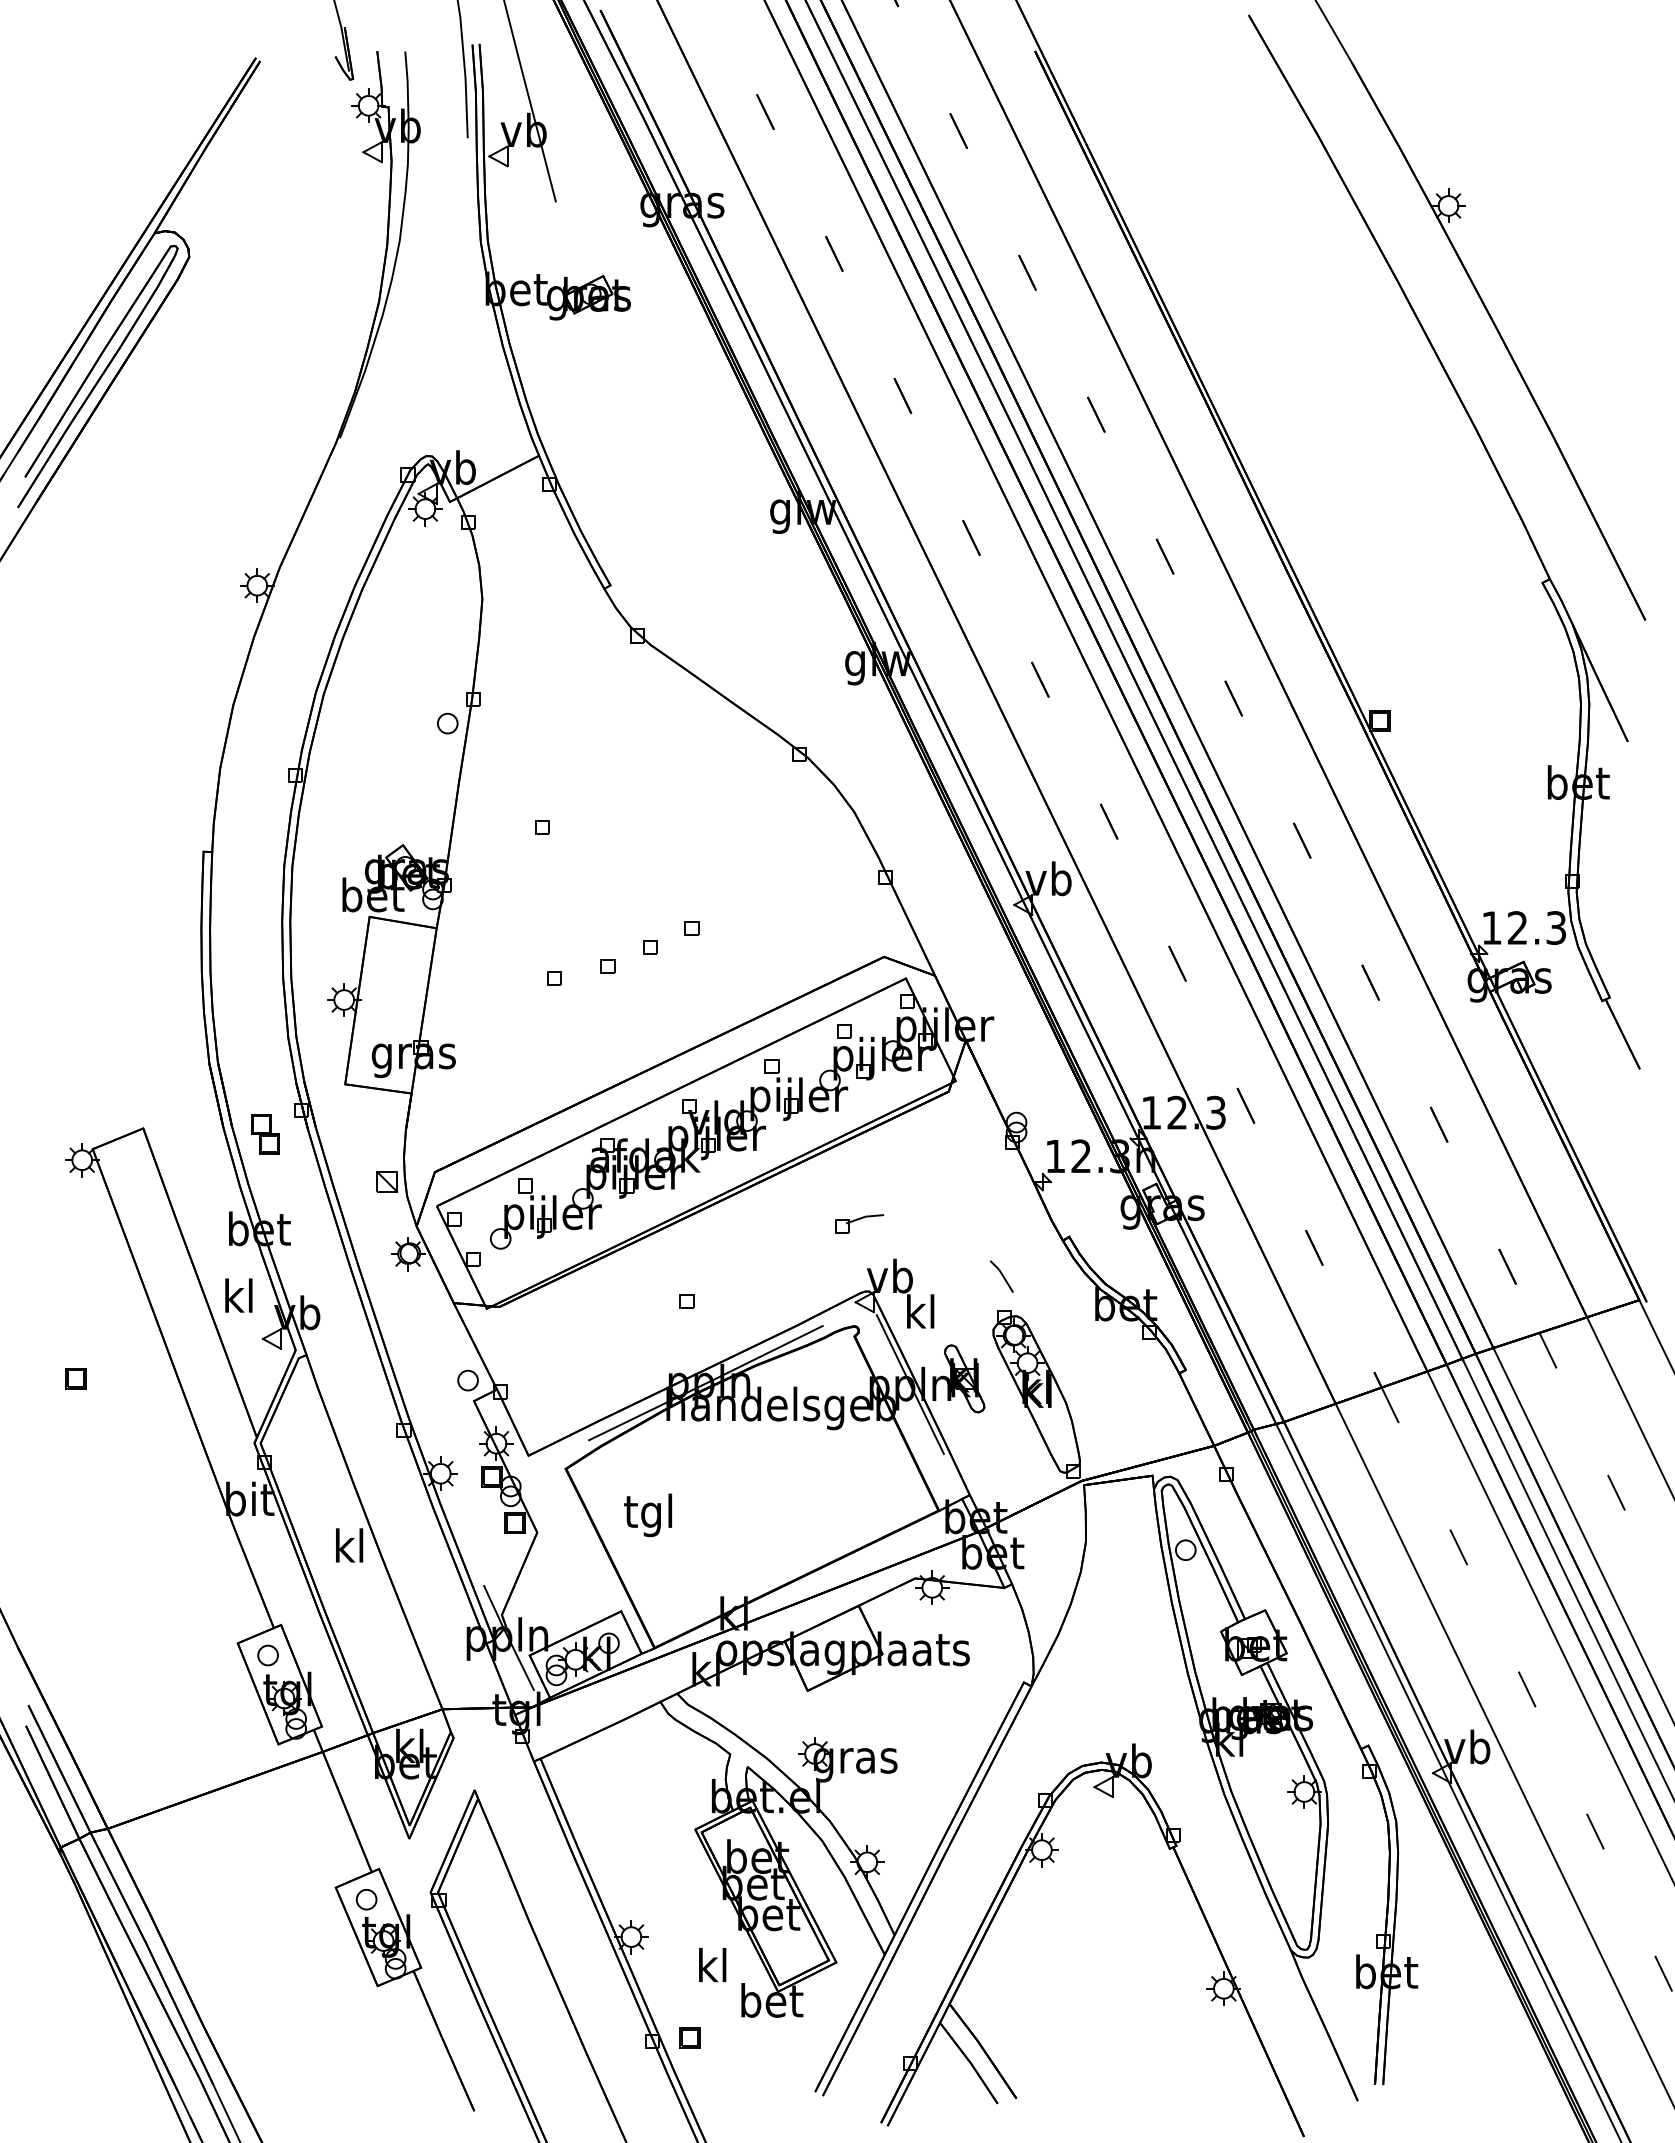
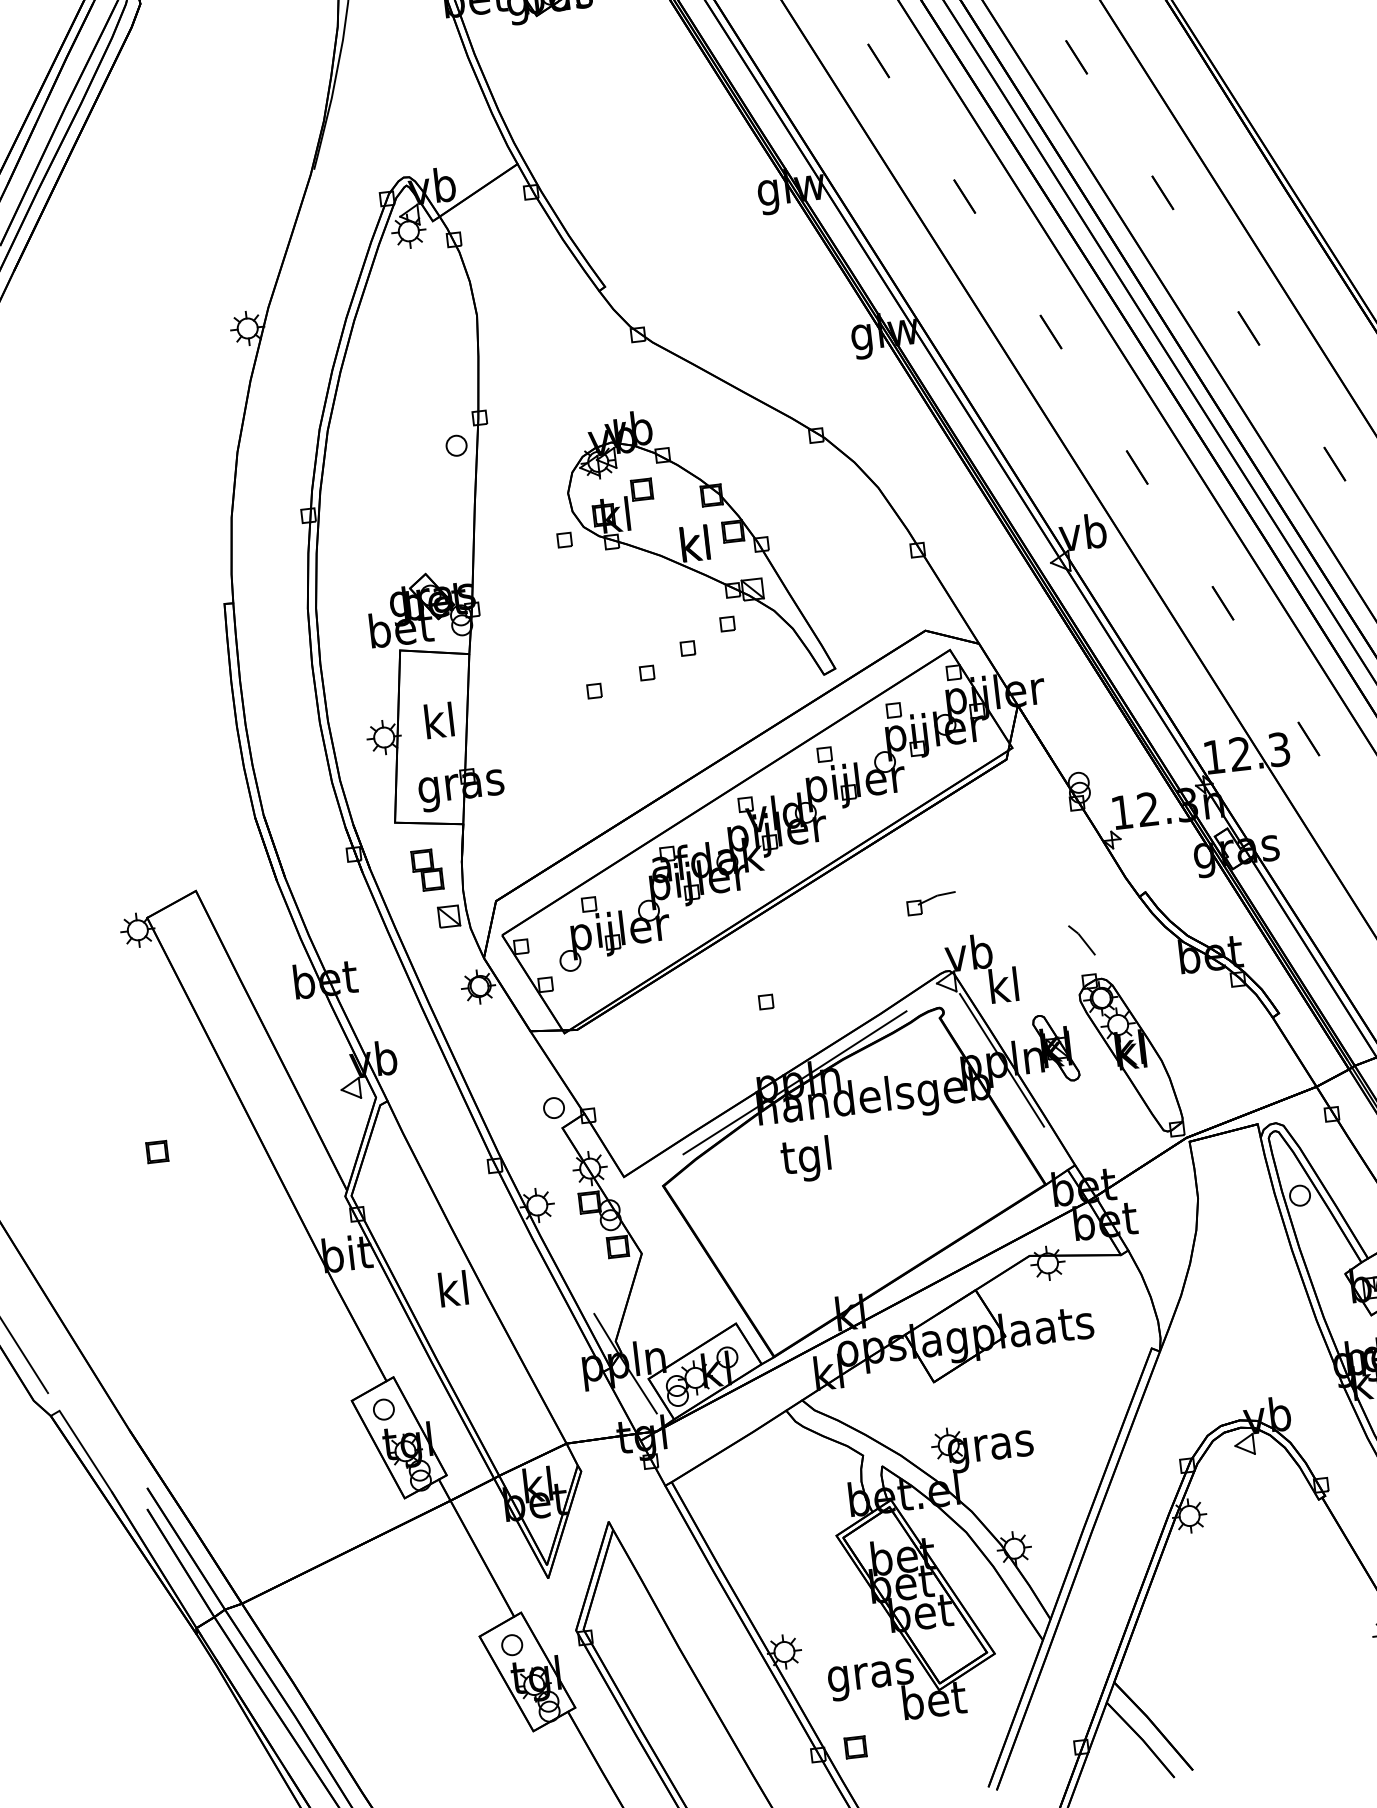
part: (671, 849) -> (697, 546), added
part: (265, 1134) -> (427, 870), moved
text: (238, 1295) -> (438, 720), moved
text: (647, 1515) -> (805, 1159), moved
text: (712, 1969) -> (870, 1675), kl -> gras

